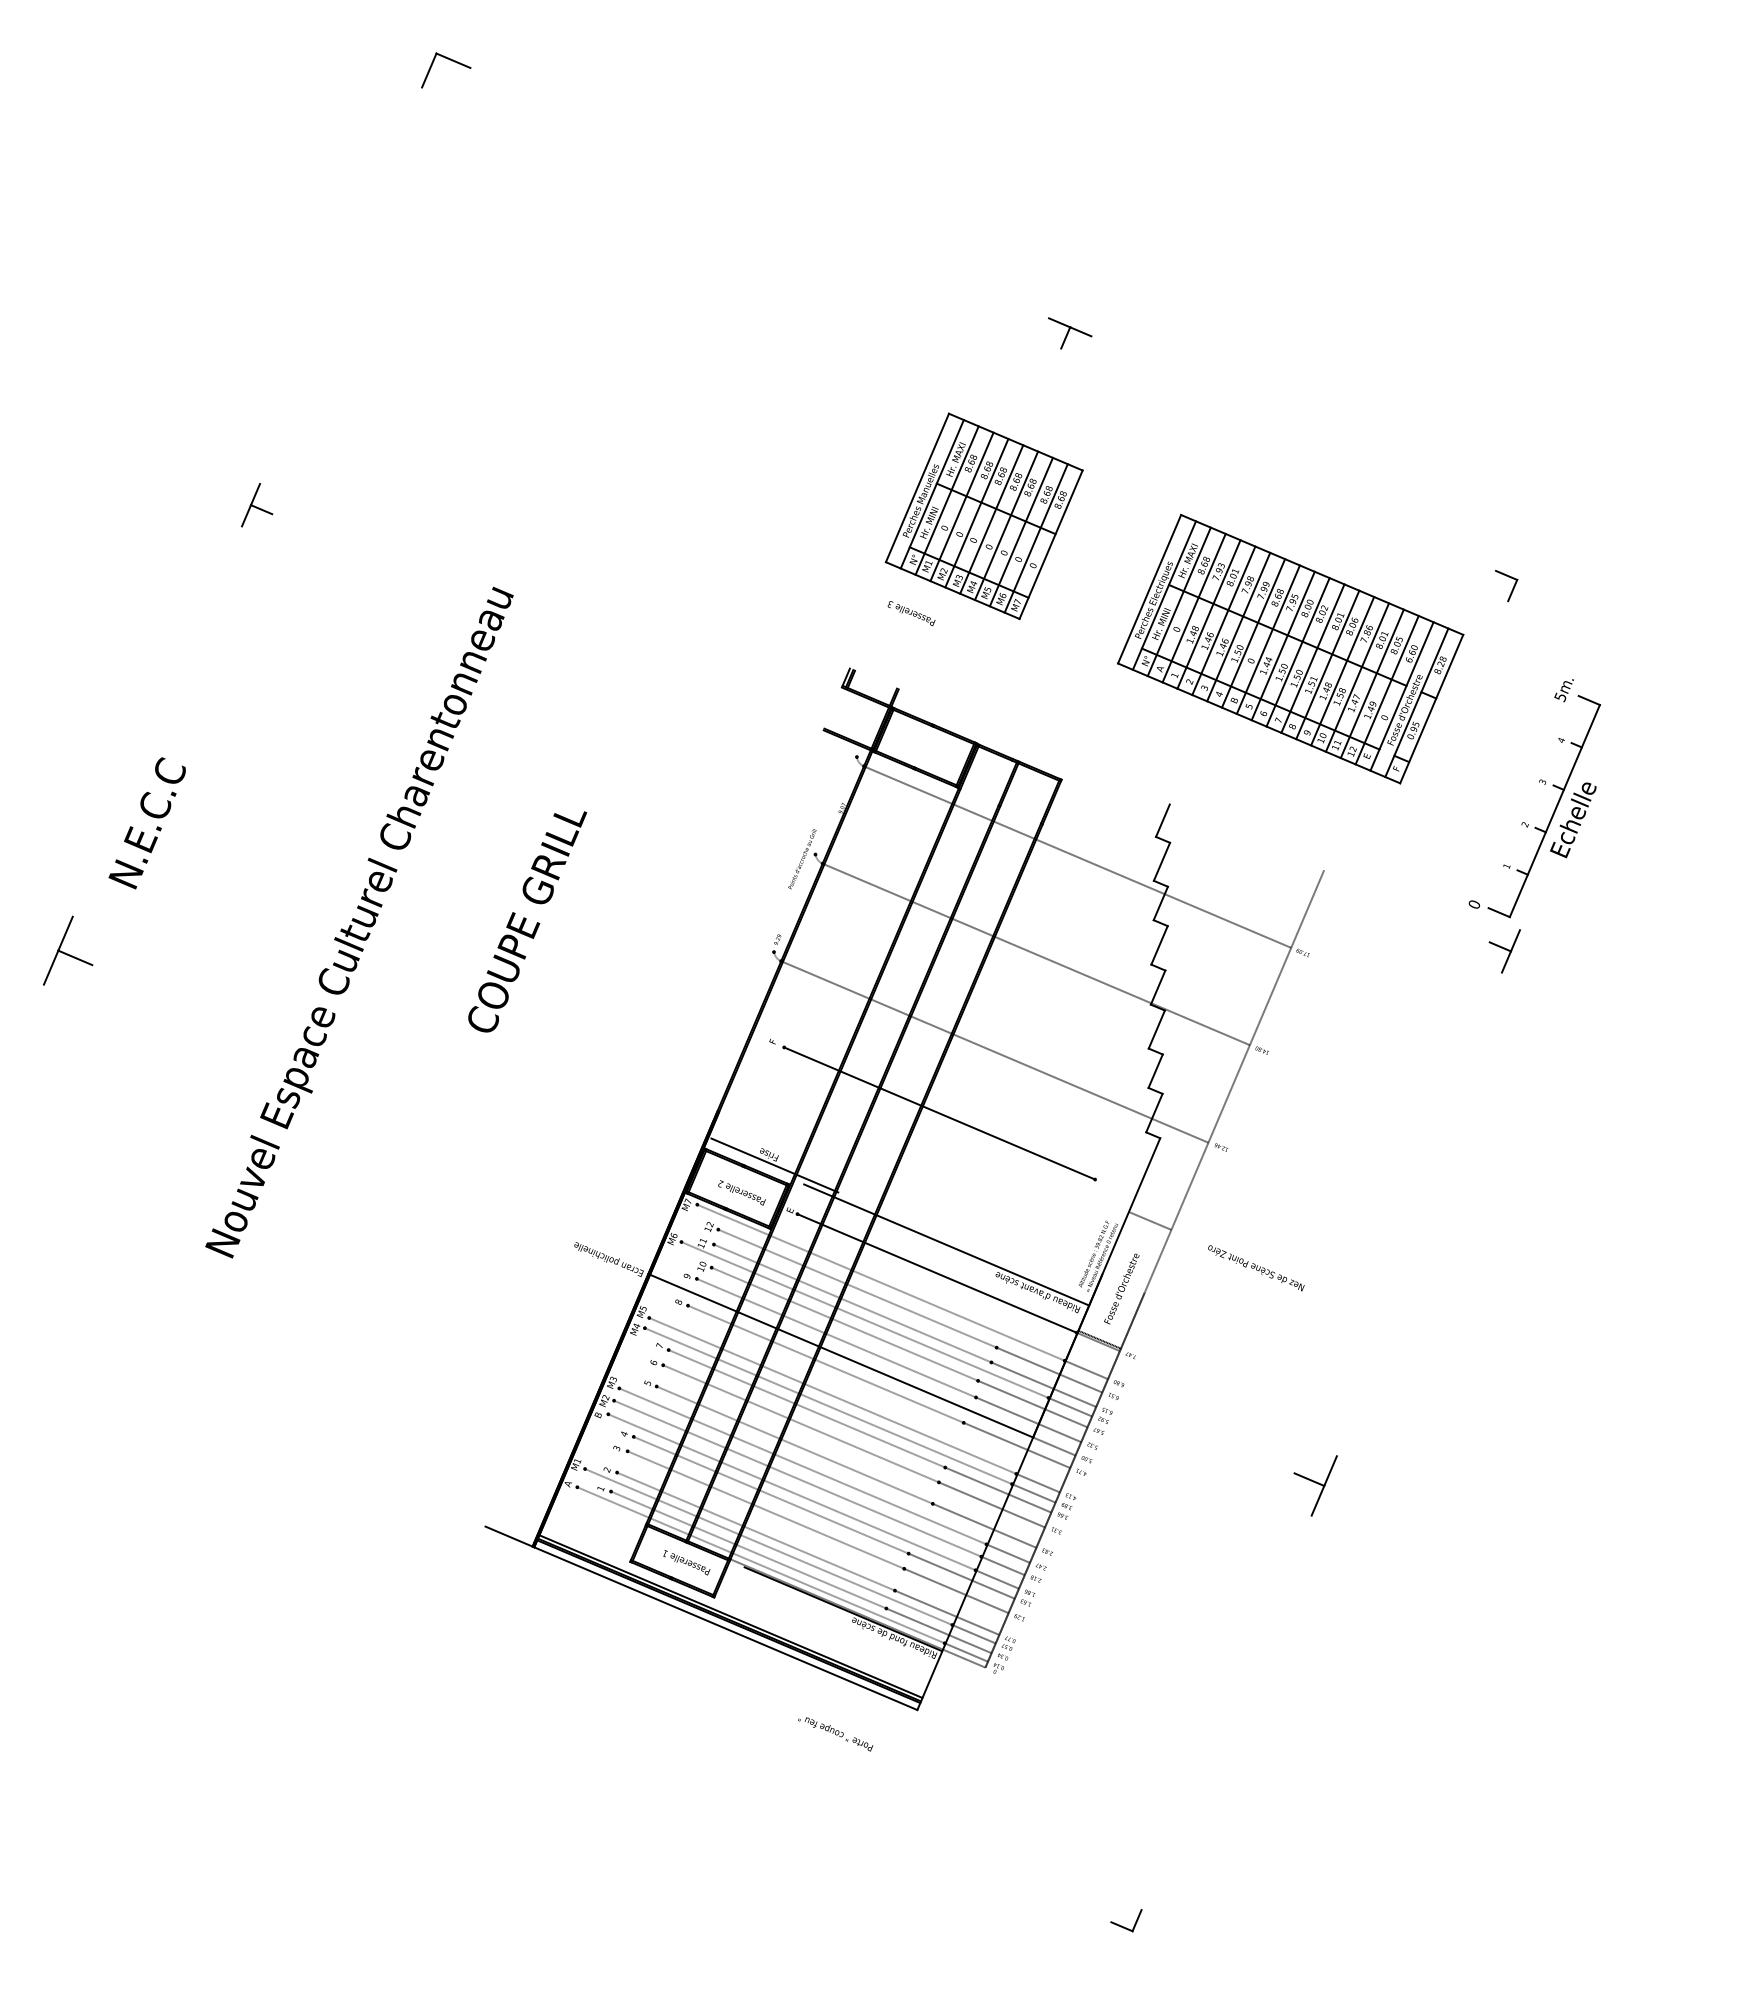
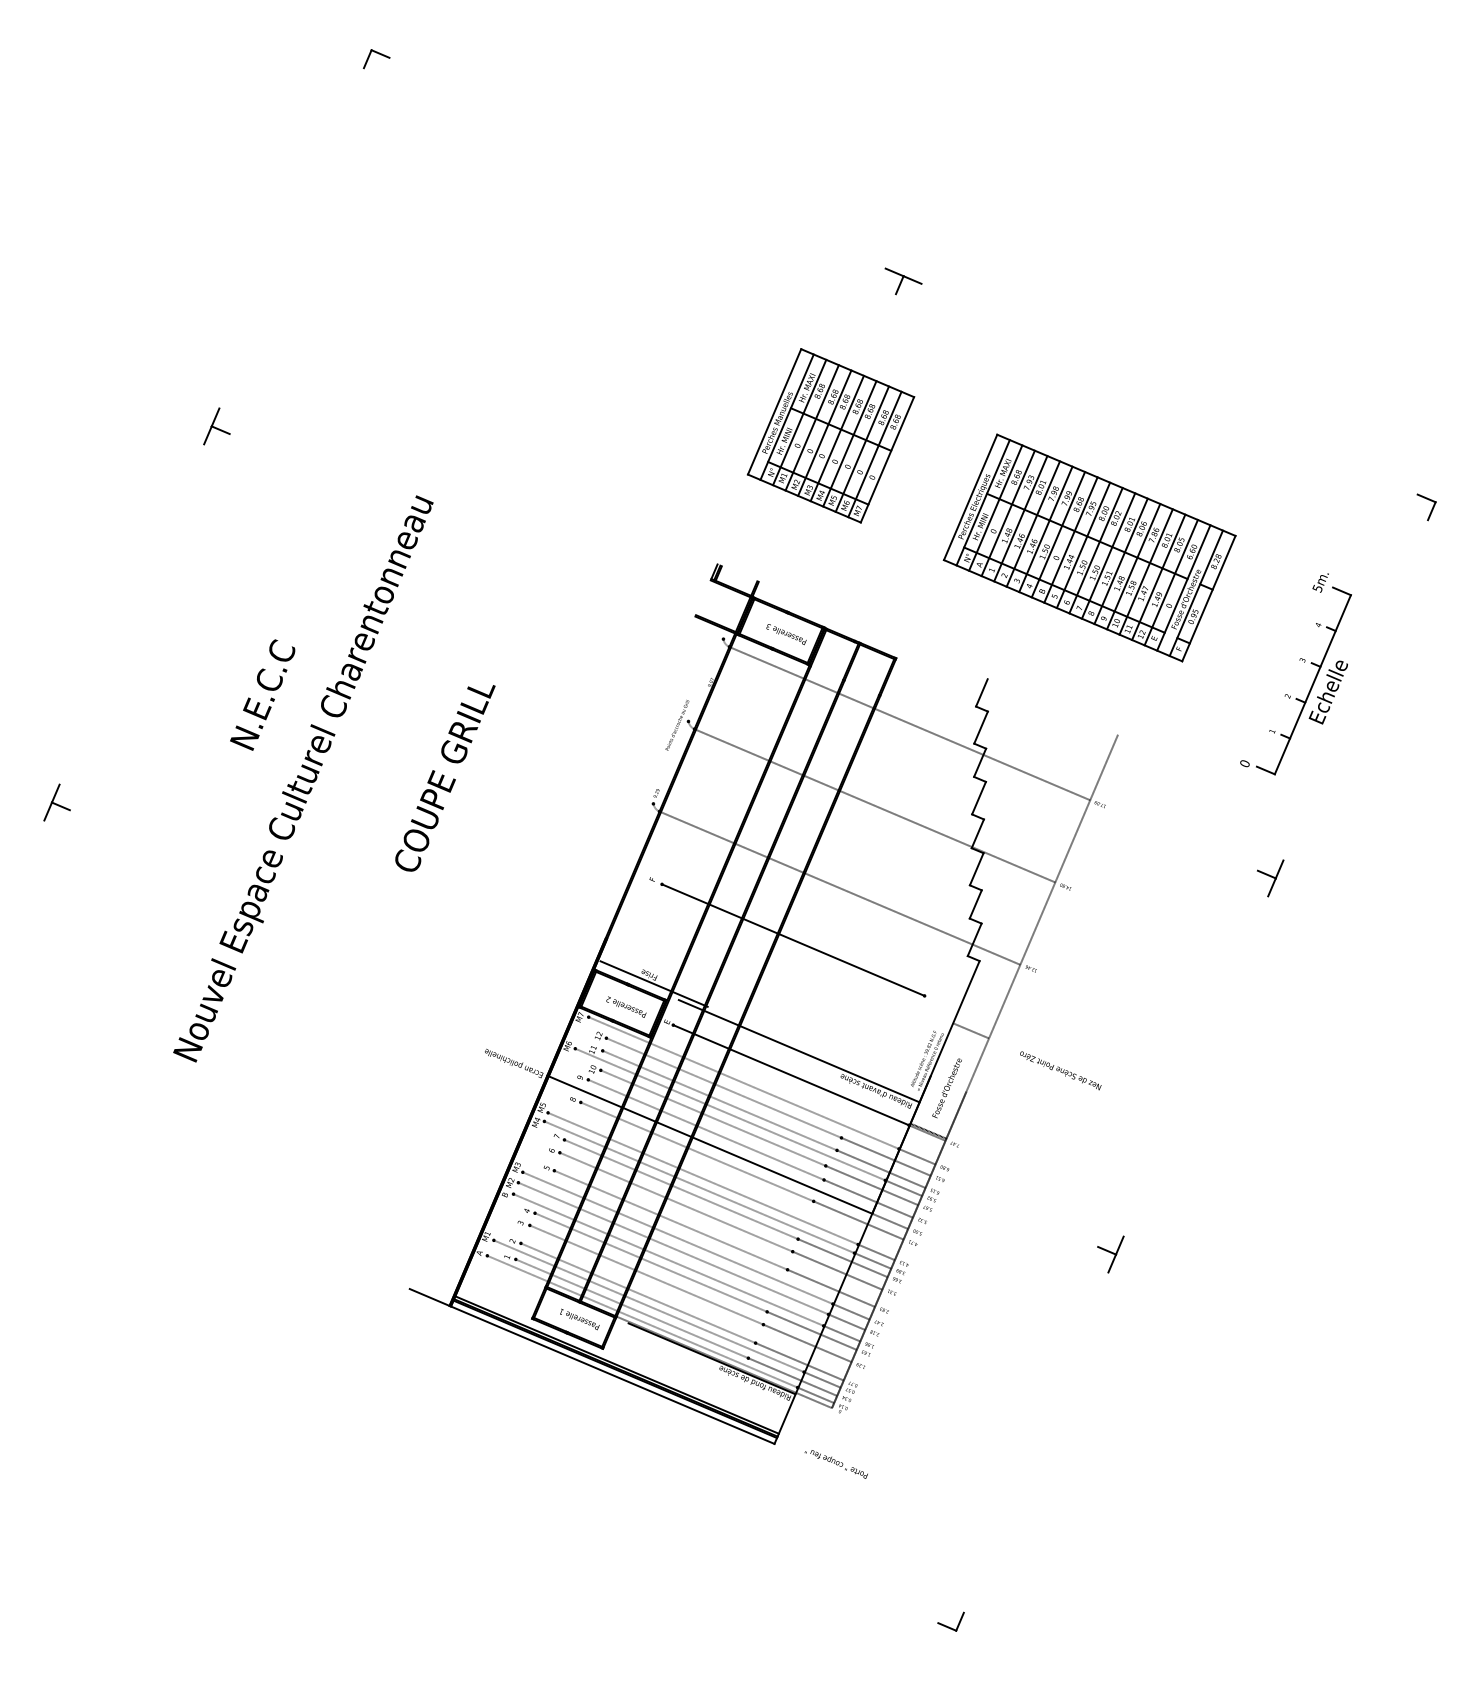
part: (446, 69) -> (376, 58), size x0.62
part: (1512, 588) -> (1431, 509), moved
text: (911, 613) -> (786, 634), moved
text: (146, 823) -> (262, 695), moved
part: (67, 950) -> (56, 802), size x0.62
part: (1504, 951) -> (1270, 878), moved
part: (1315, 1485) -> (1110, 1254), size x0.71
text: (835, 1734) -> (836, 1464), moved

